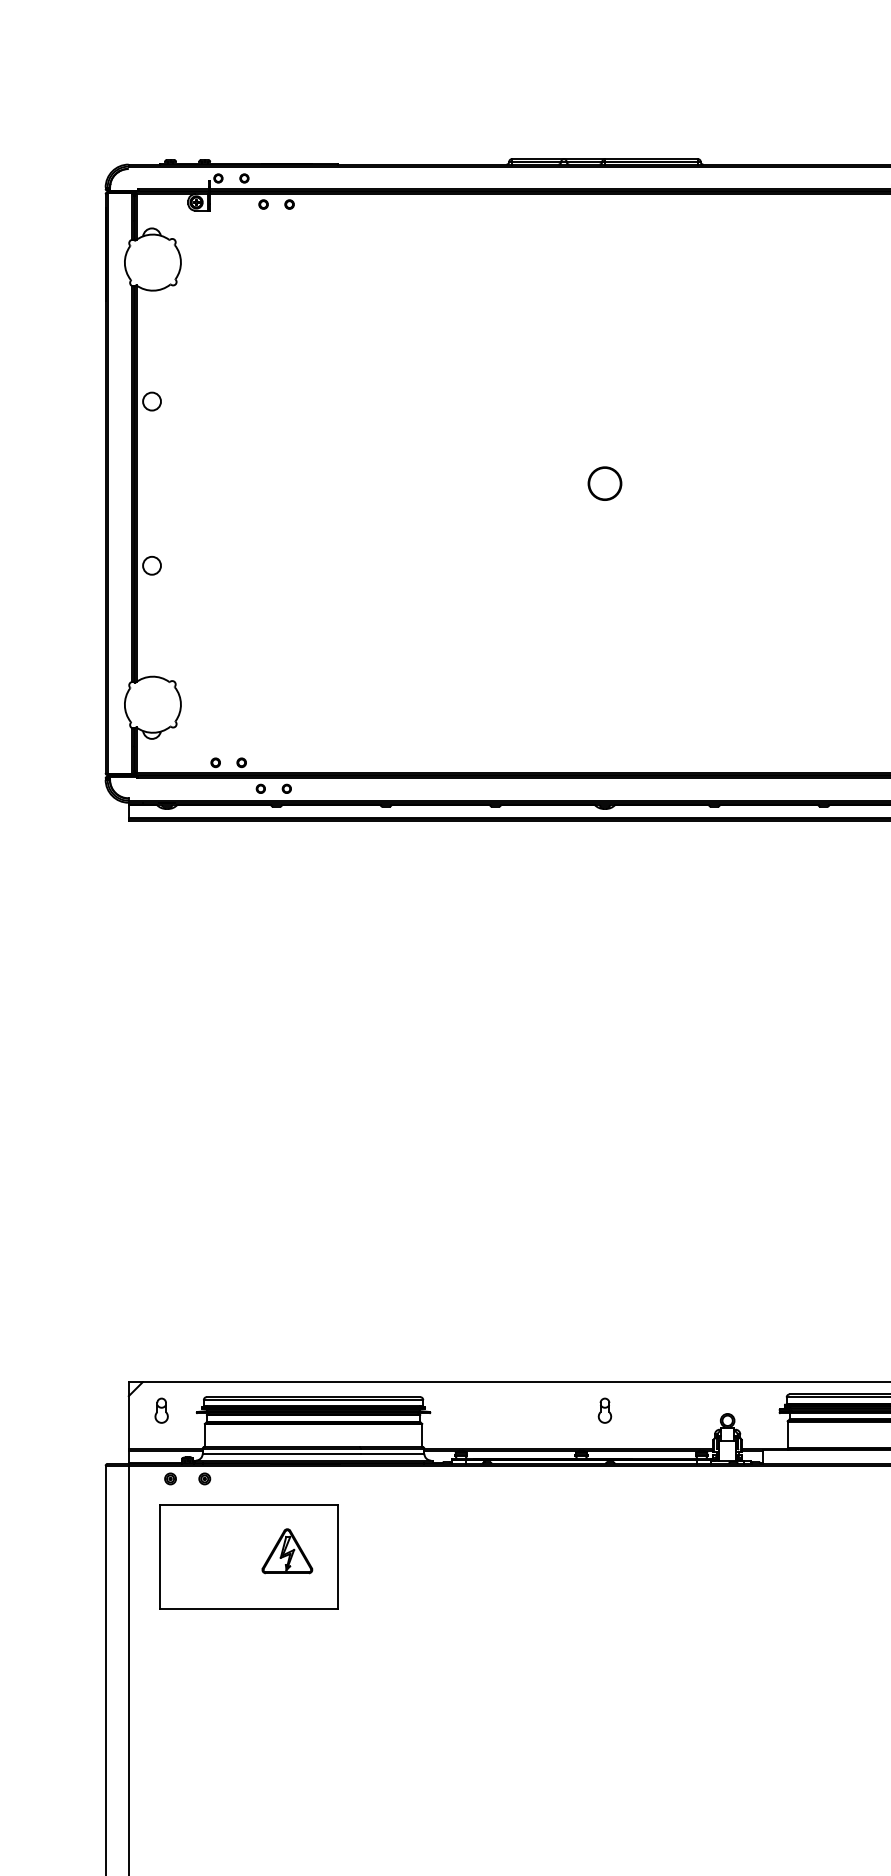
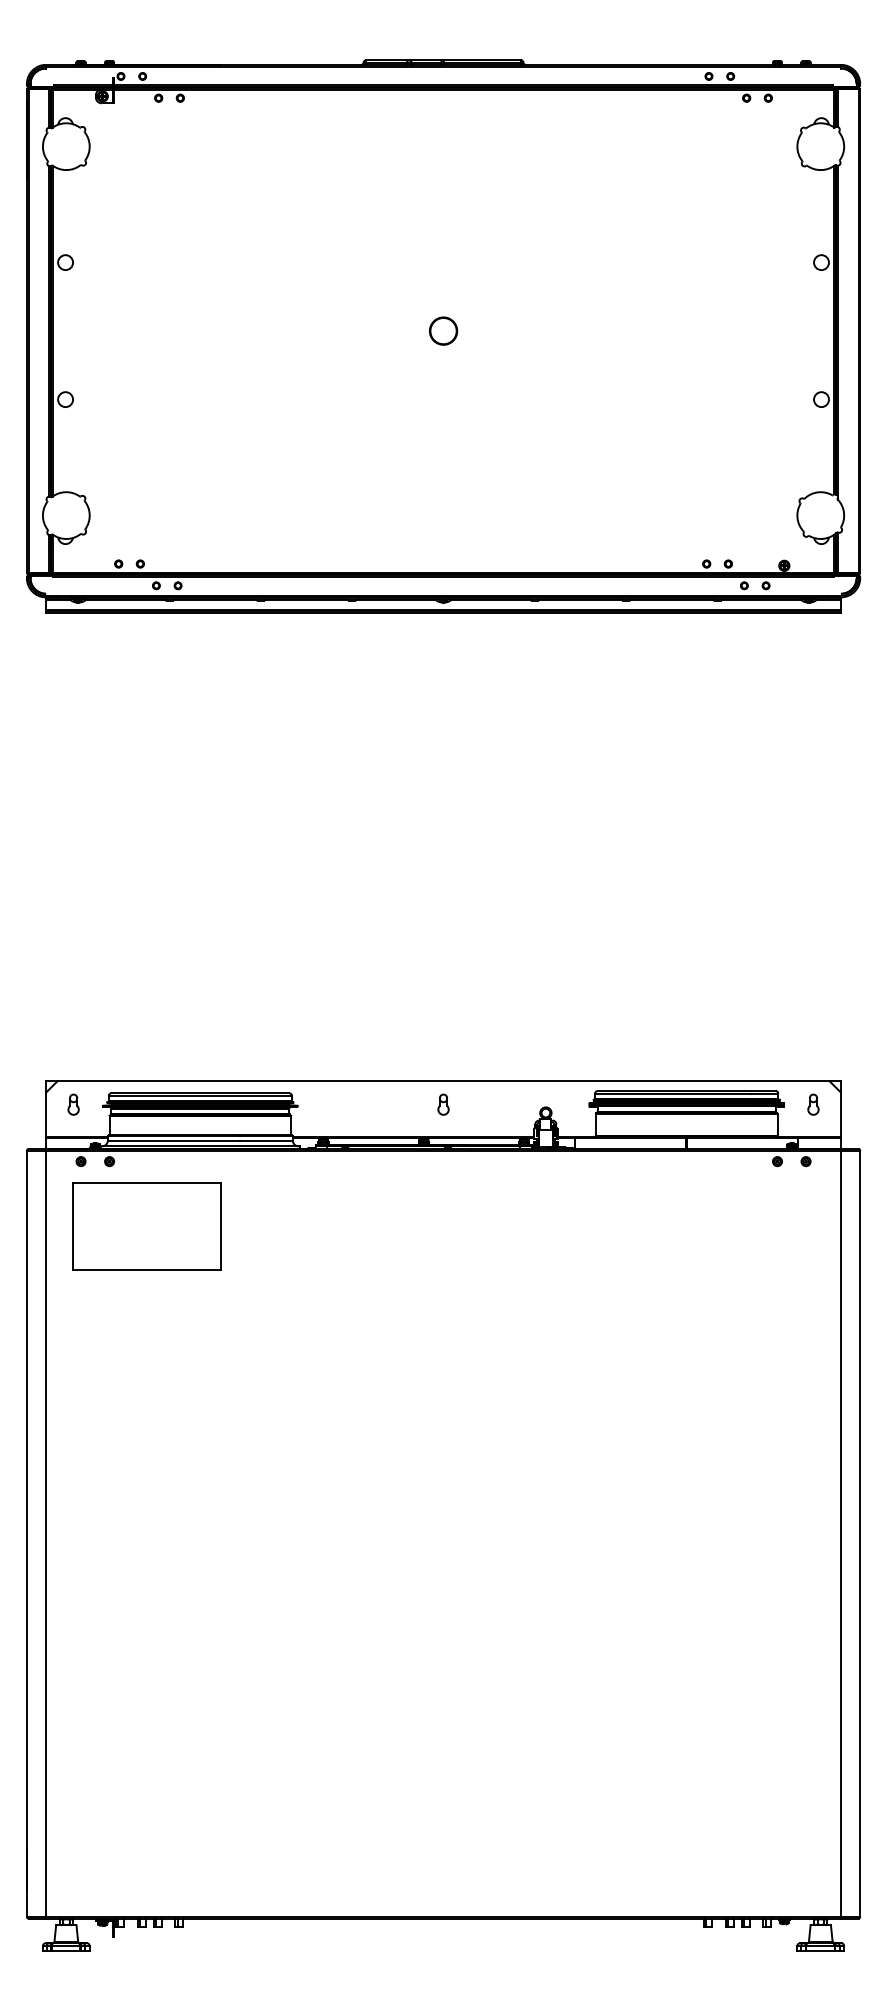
part: (287, 1550) -> (178, 1221), removed

